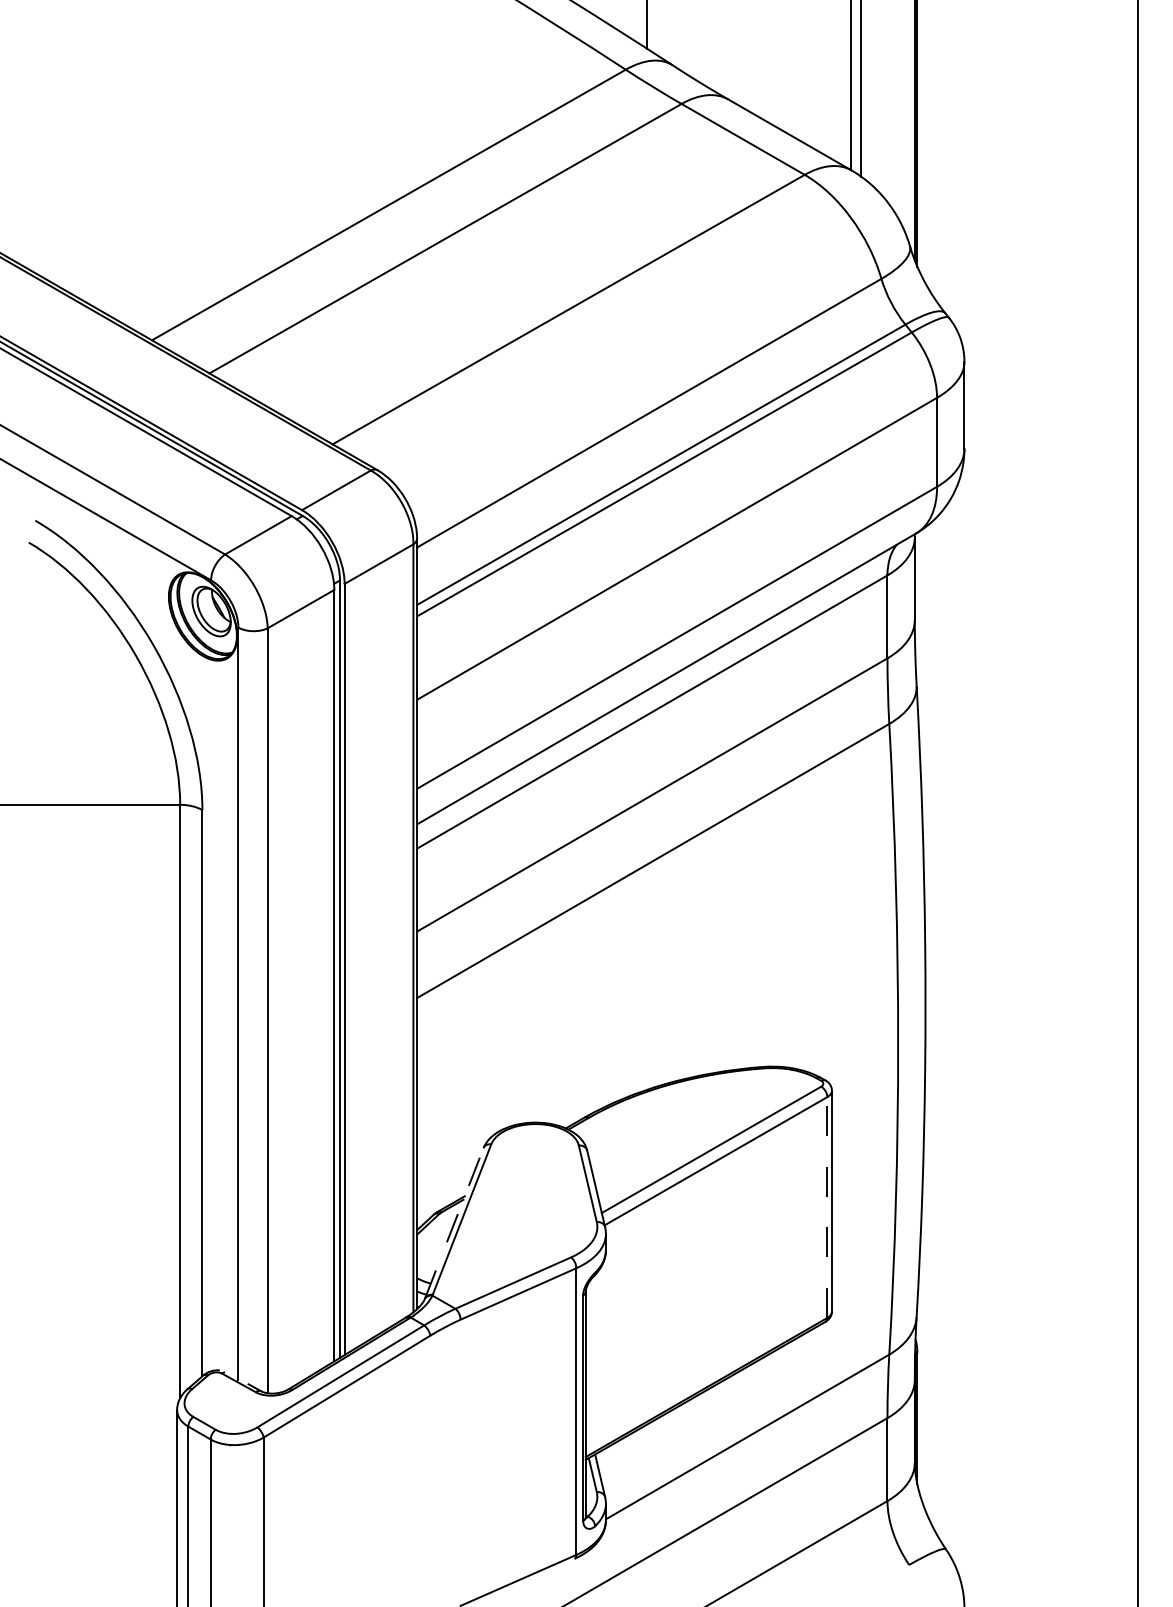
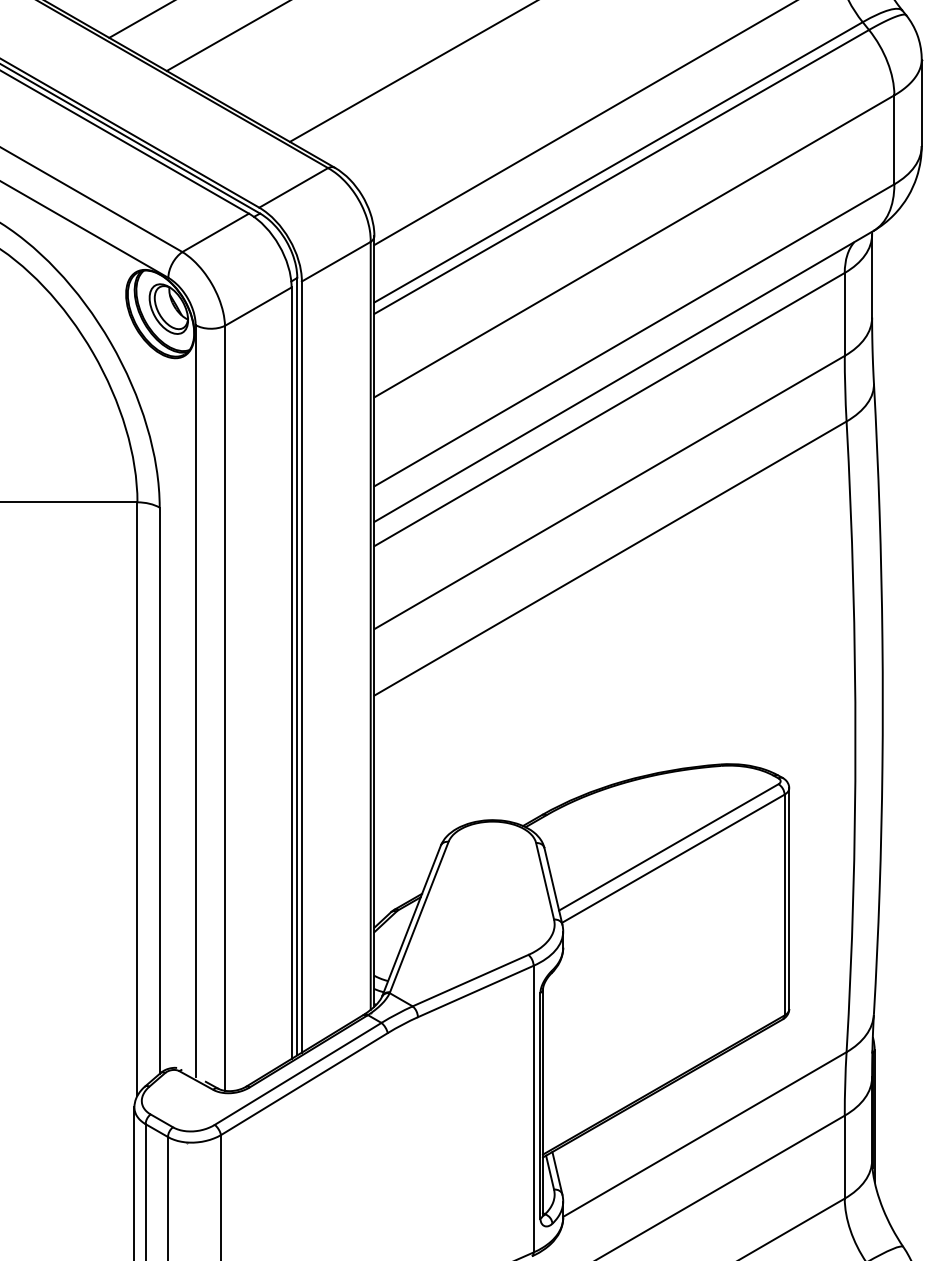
line: (827, 1207) -> (784, 905), dashed -> solid
line: (454, 1223) -> (411, 921), dashed -> solid

